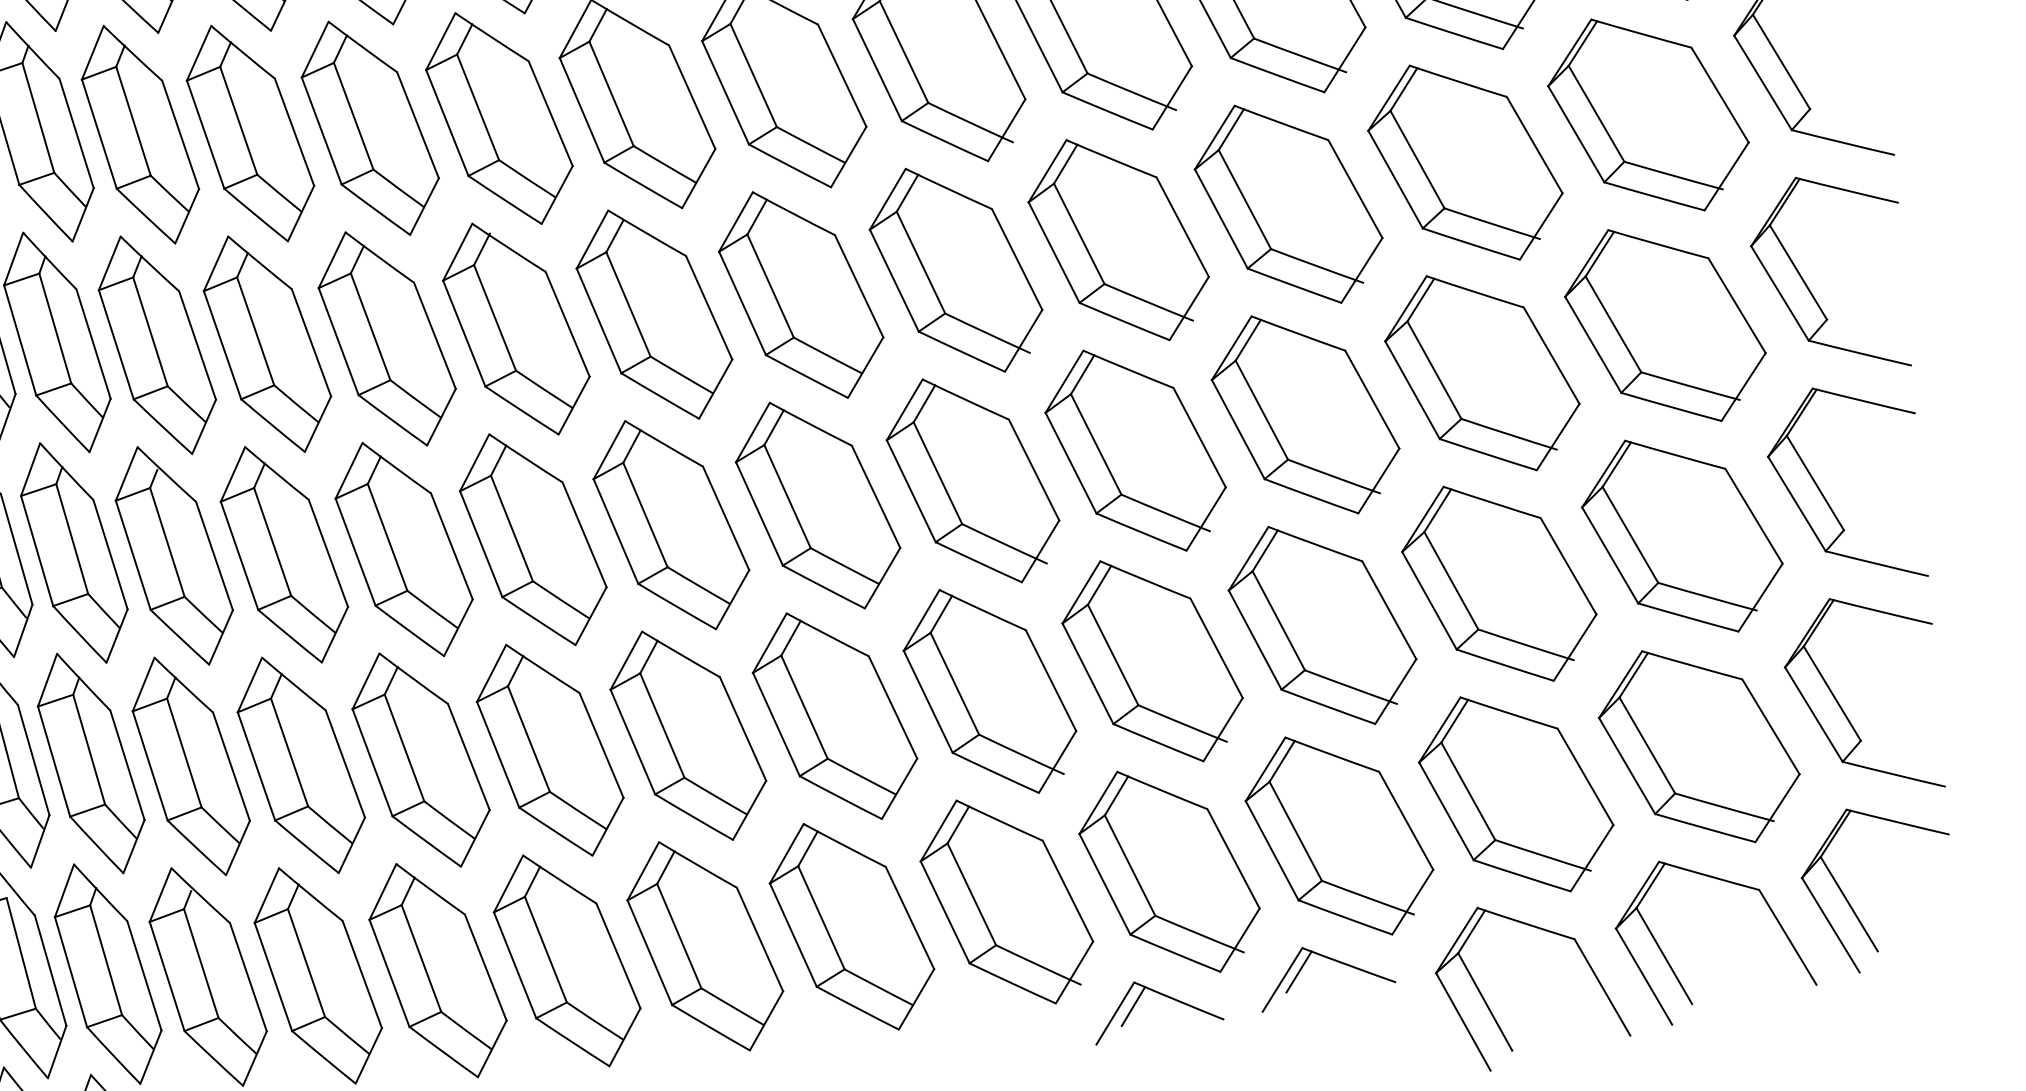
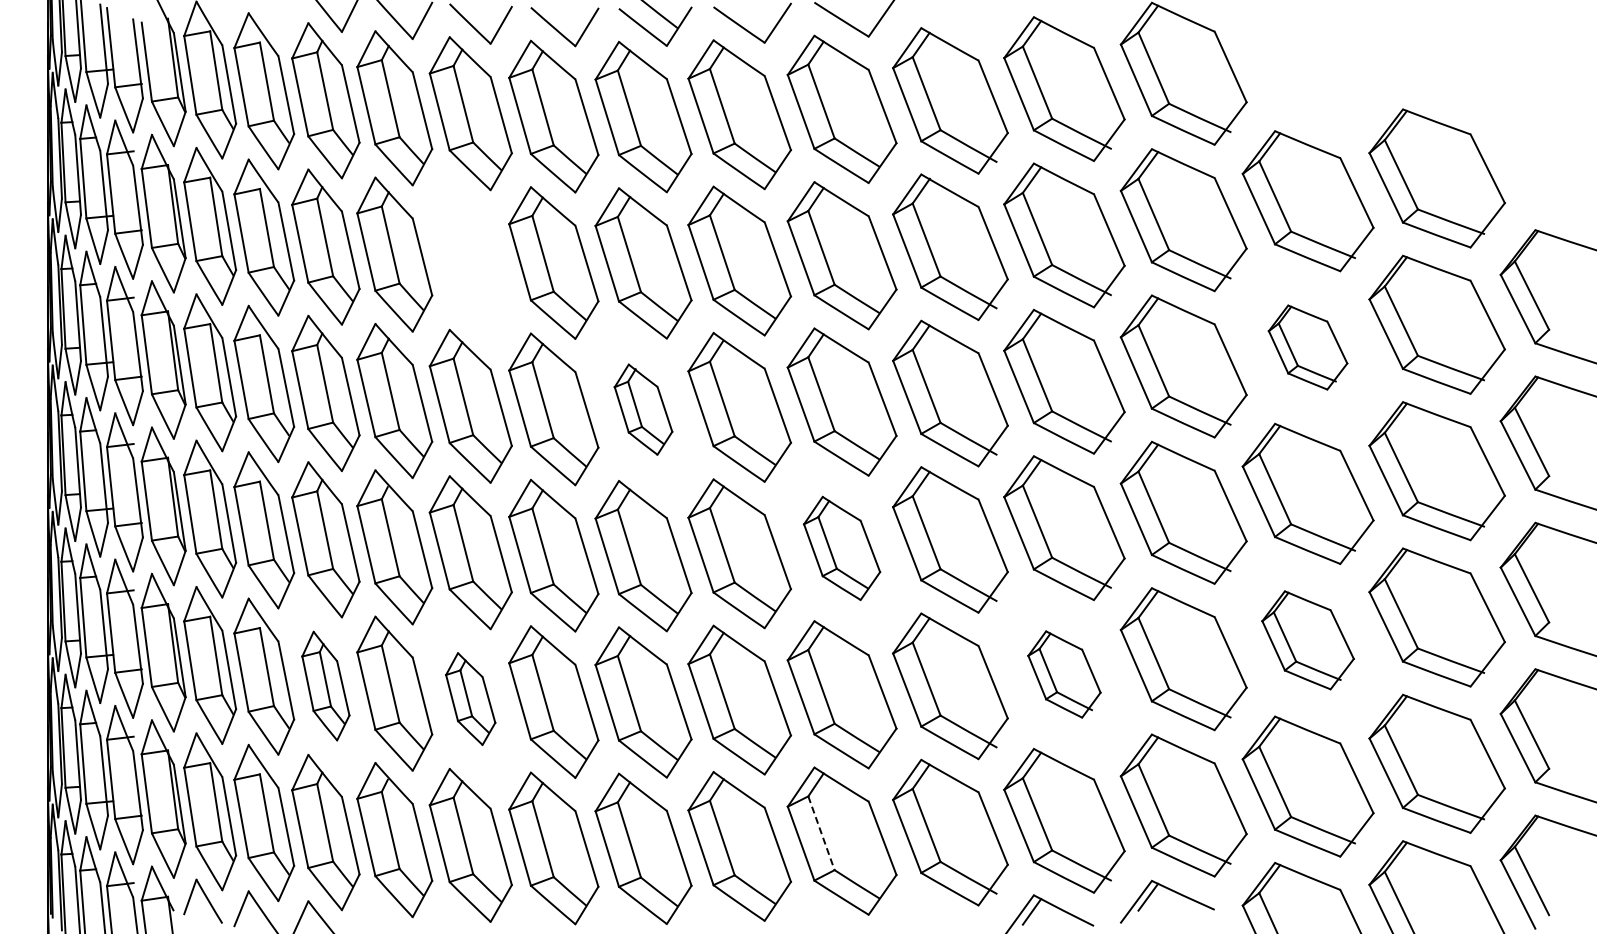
part: (249, 132) -> (470, 259), removed
part: (1464, 162) -> (1307, 347), size x0.6
part: (516, 328) -> (643, 409), size x0.6
part: (817, 505) -> (841, 548), size x0.7
part: (1498, 584) -> (1307, 640), size x0.7
part: (1152, 661) -> (1064, 674), size x0.6
part: (90, 762) -> (325, 685), size x0.7
part: (300, 764) -> (470, 698), size x0.6
line: (821, 918) -> (821, 833), solid -> dashed

